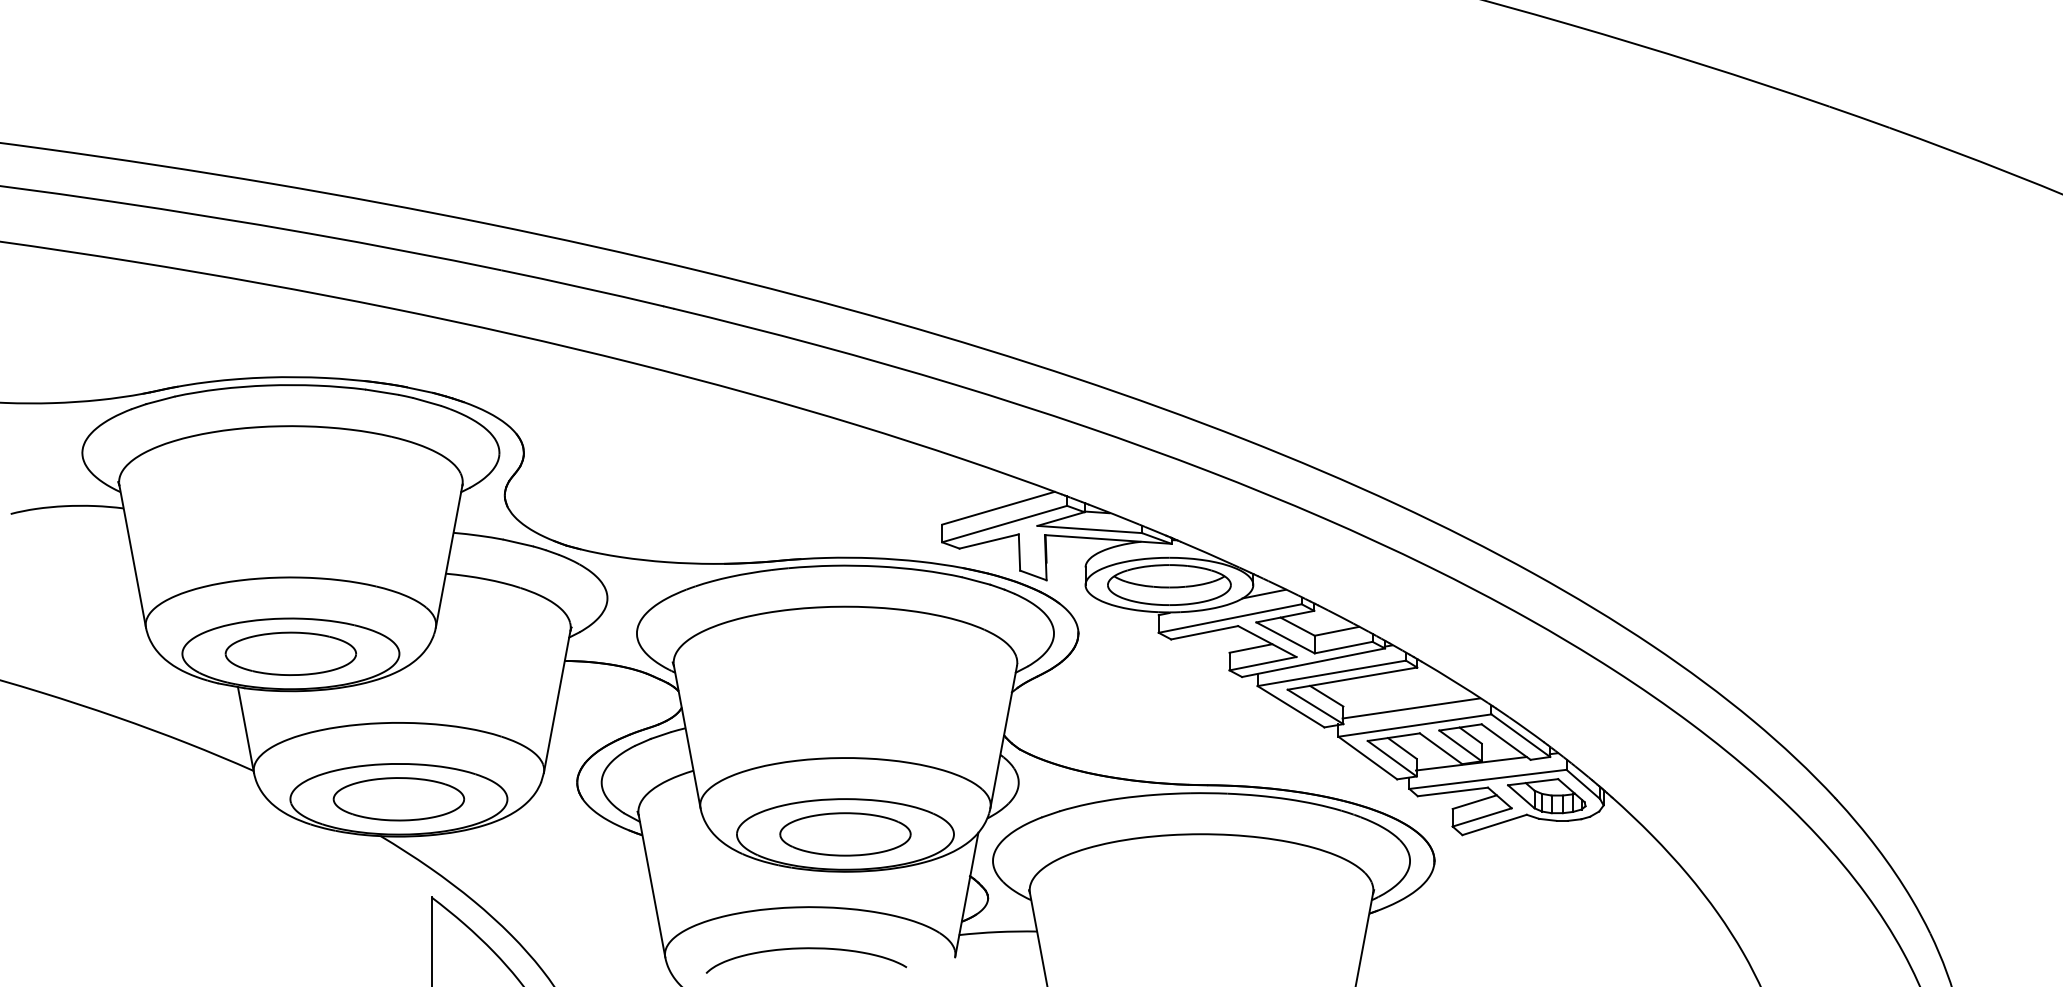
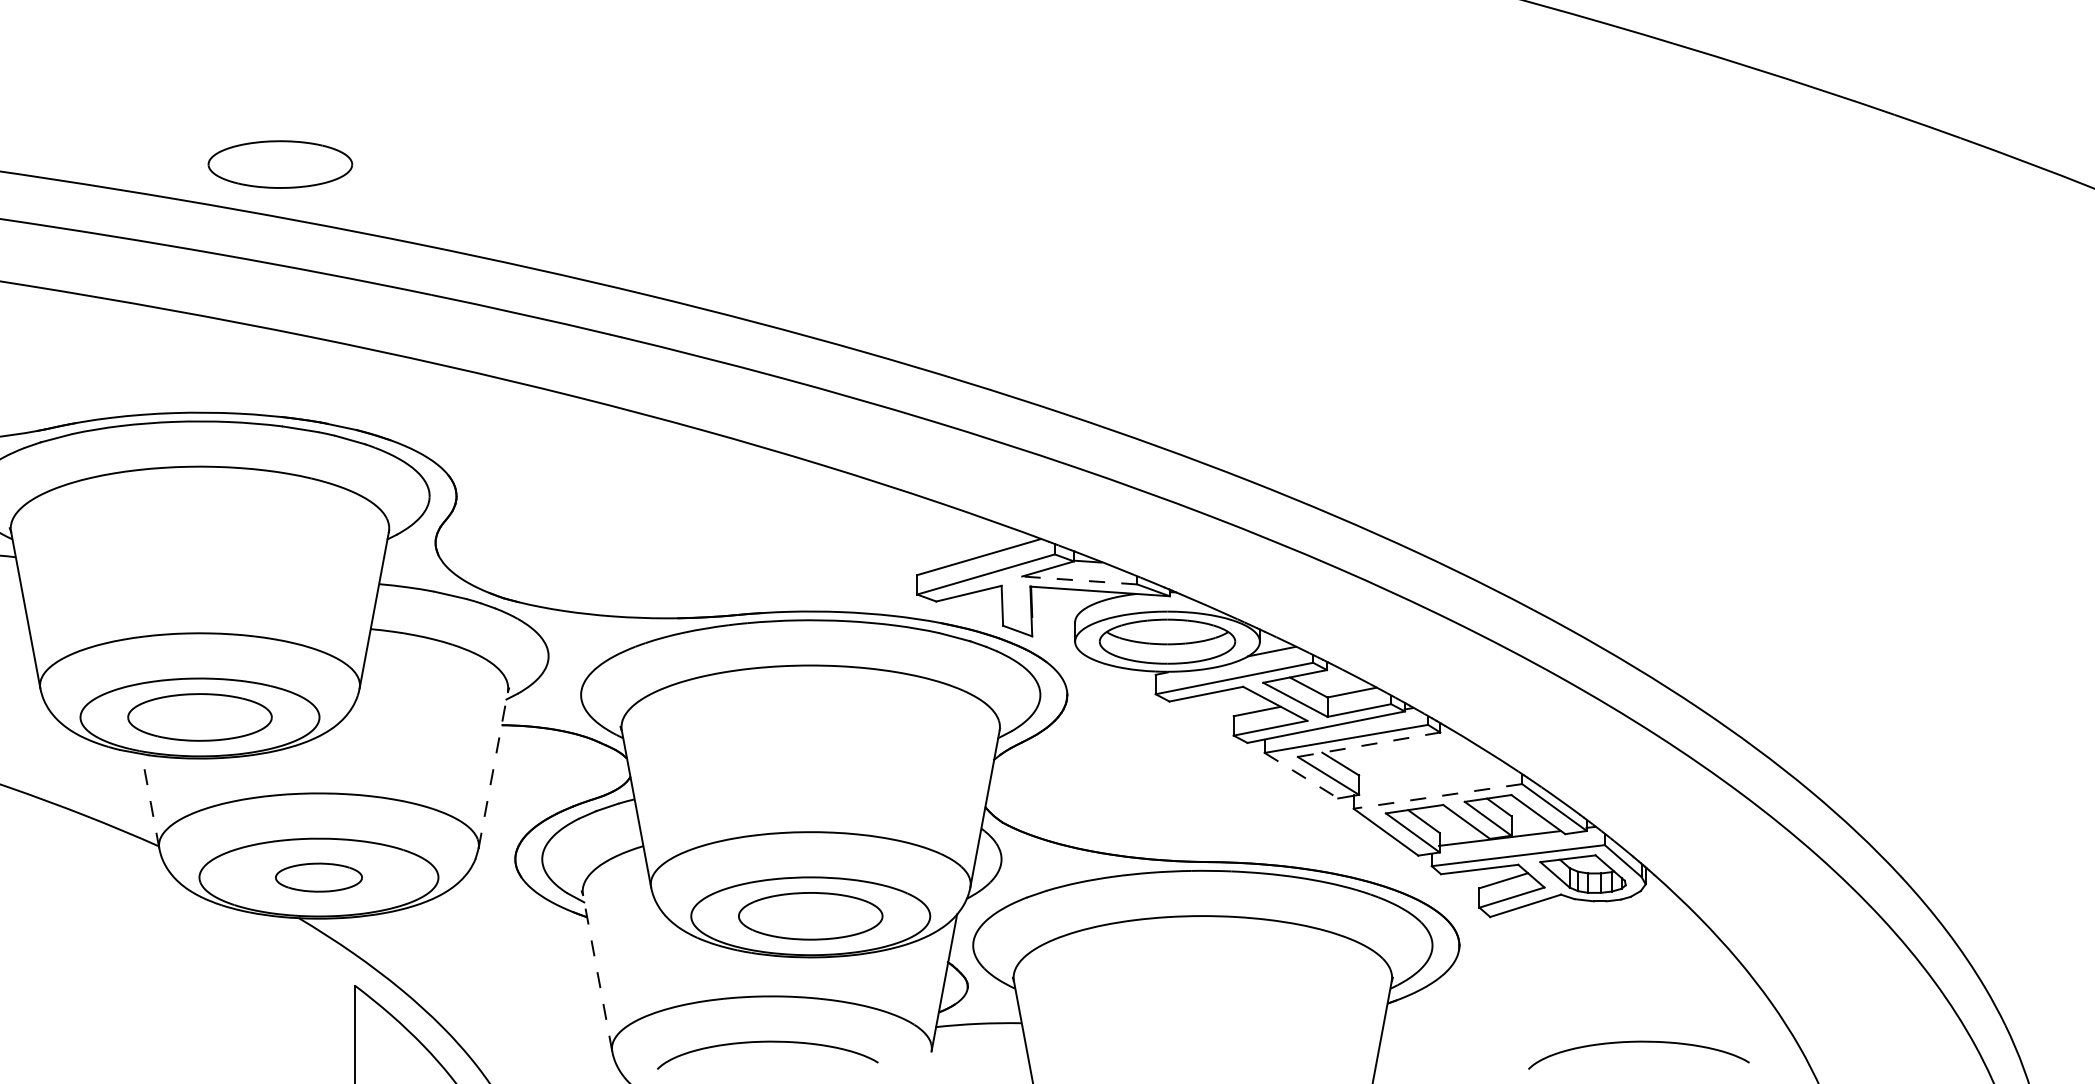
part: (363, 151) -> (279, 164), added
line: (1089, 529) -> (1079, 580), solid -> dashed
line: (1352, 678) -> (1369, 744), solid -> dashed
line: (557, 701) -> (493, 769), solid -> dashed
line: (1291, 707) -> (1301, 776), solid -> dashed
line: (1410, 708) -> (1432, 777), removed
line: (1414, 725) -> (1437, 796), solid -> dashed
line: (245, 730) -> (149, 801), solid -> dashed
part: (398, 799) -> (318, 877), size x0.6
line: (651, 885) -> (597, 972), solid -> dashed
curve: (1597, 949) -> (1638, 1043), added

